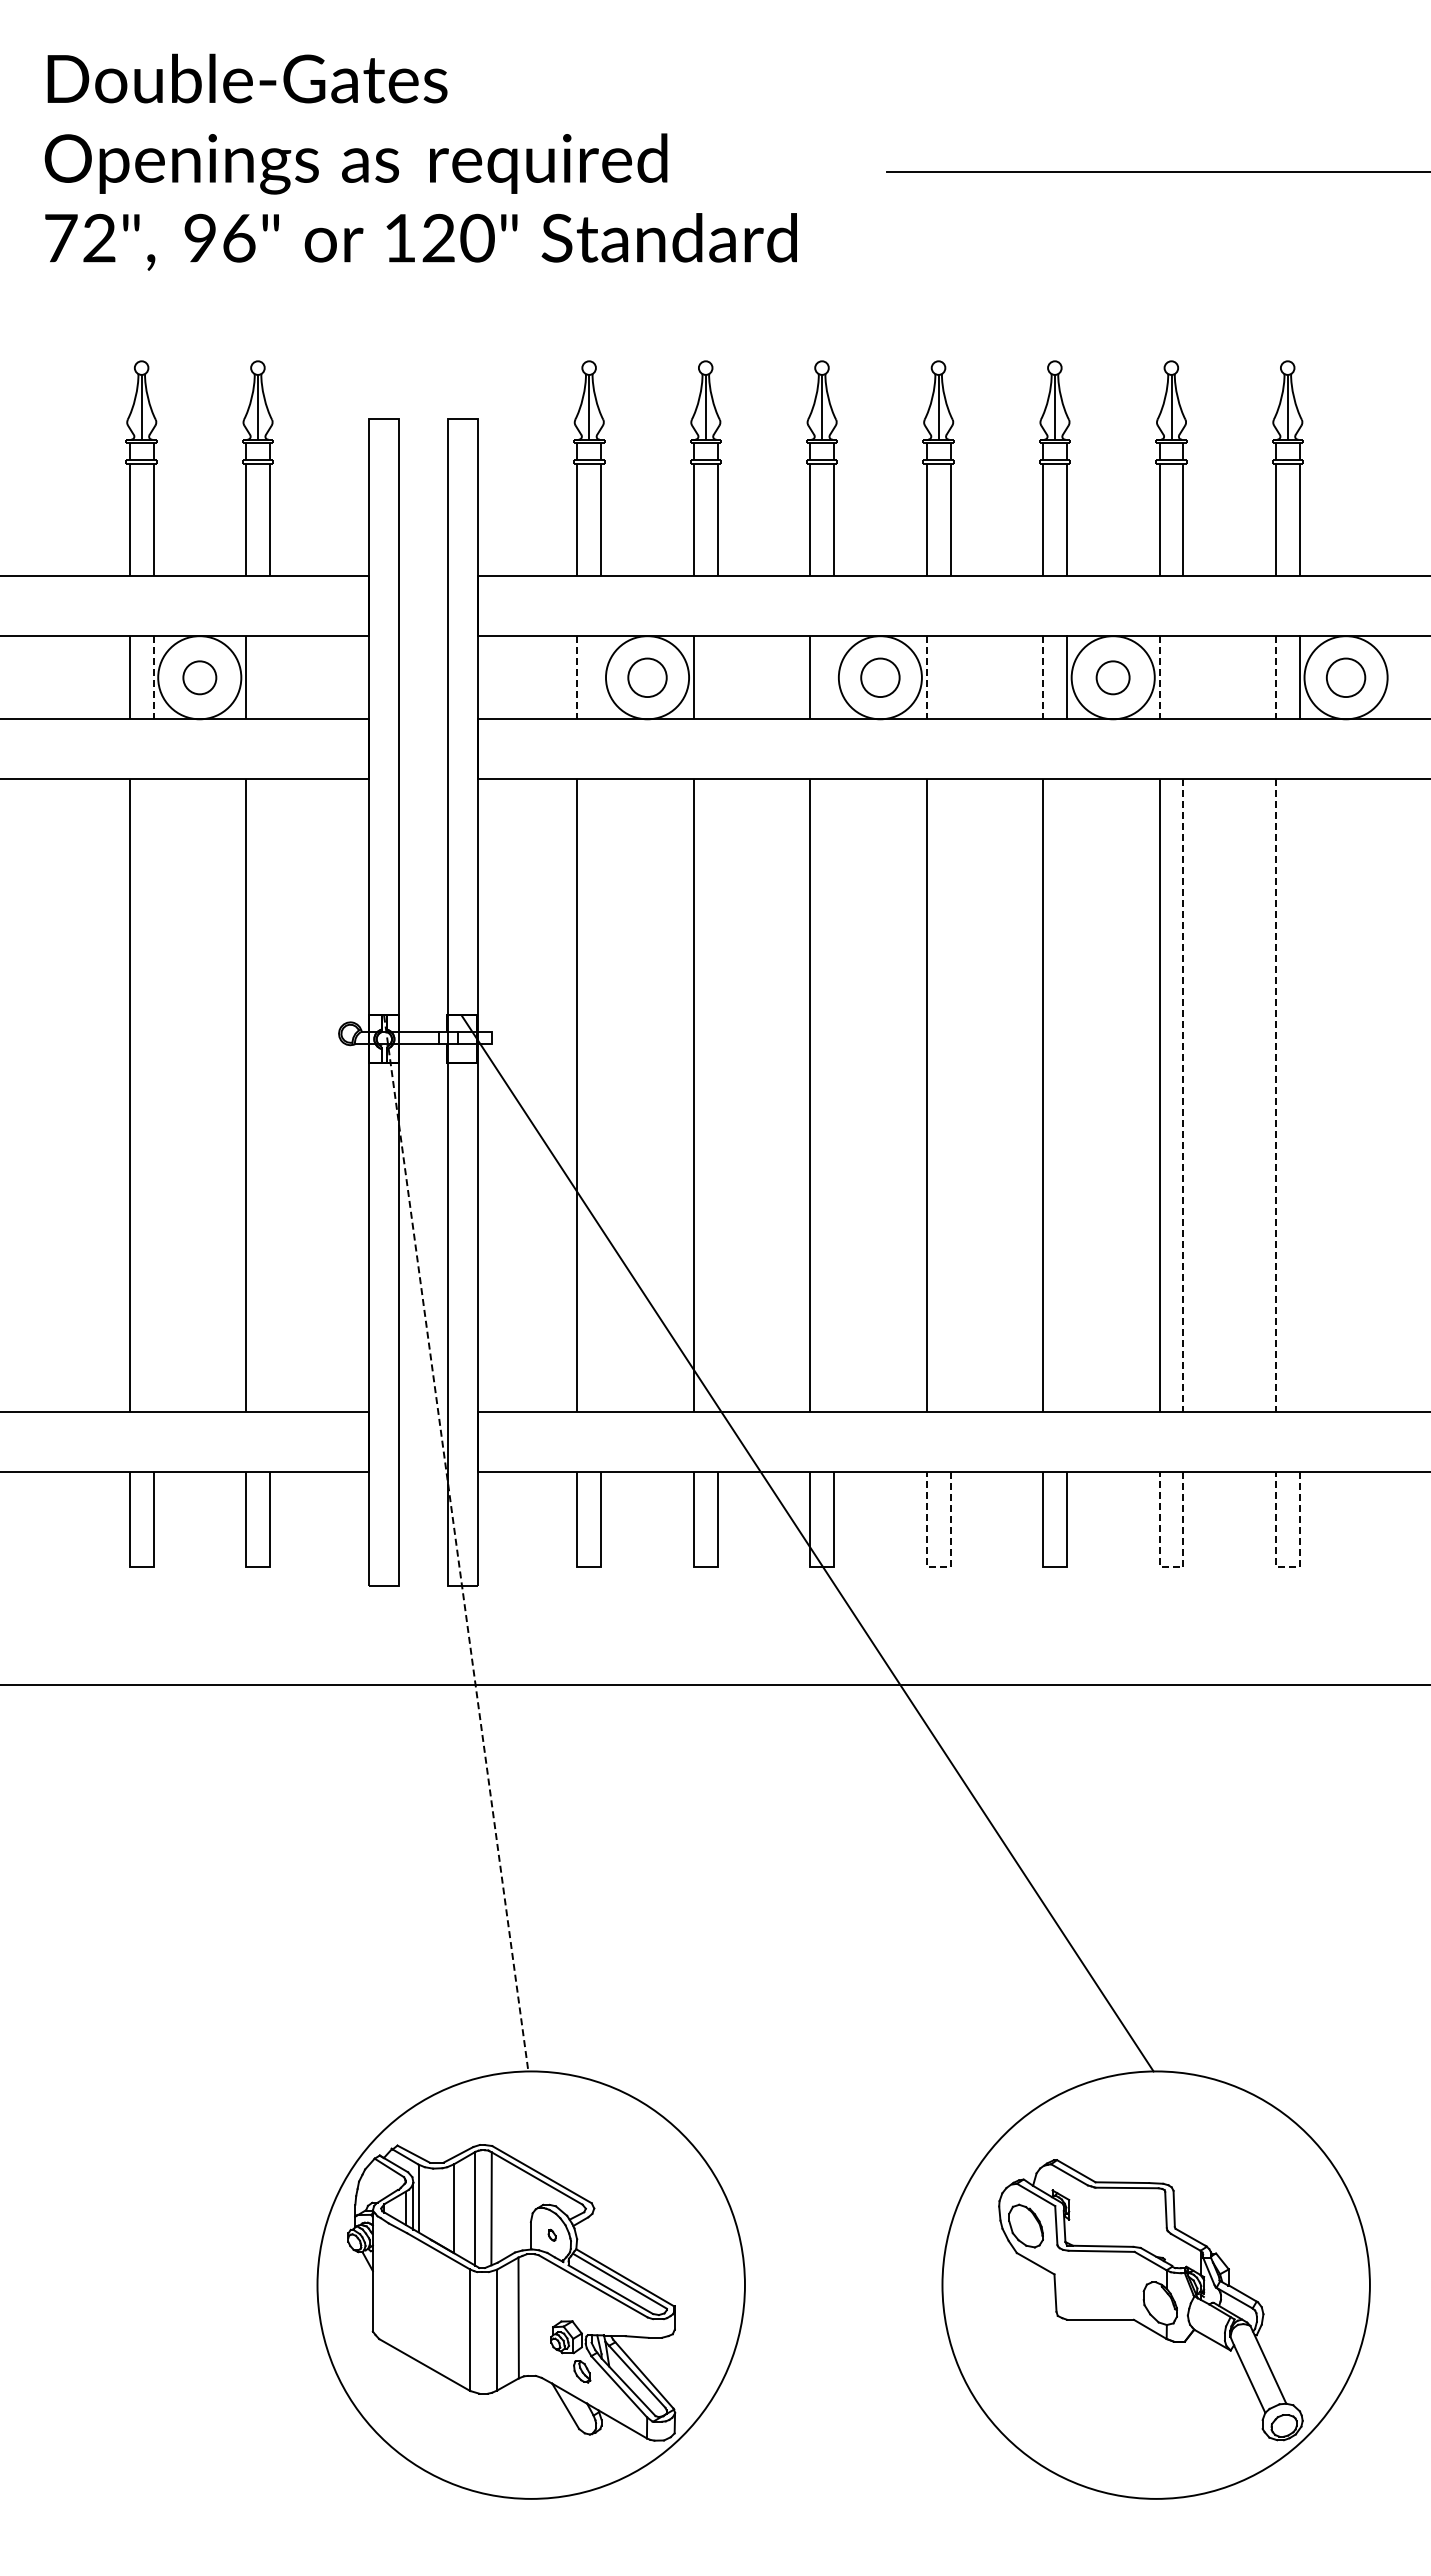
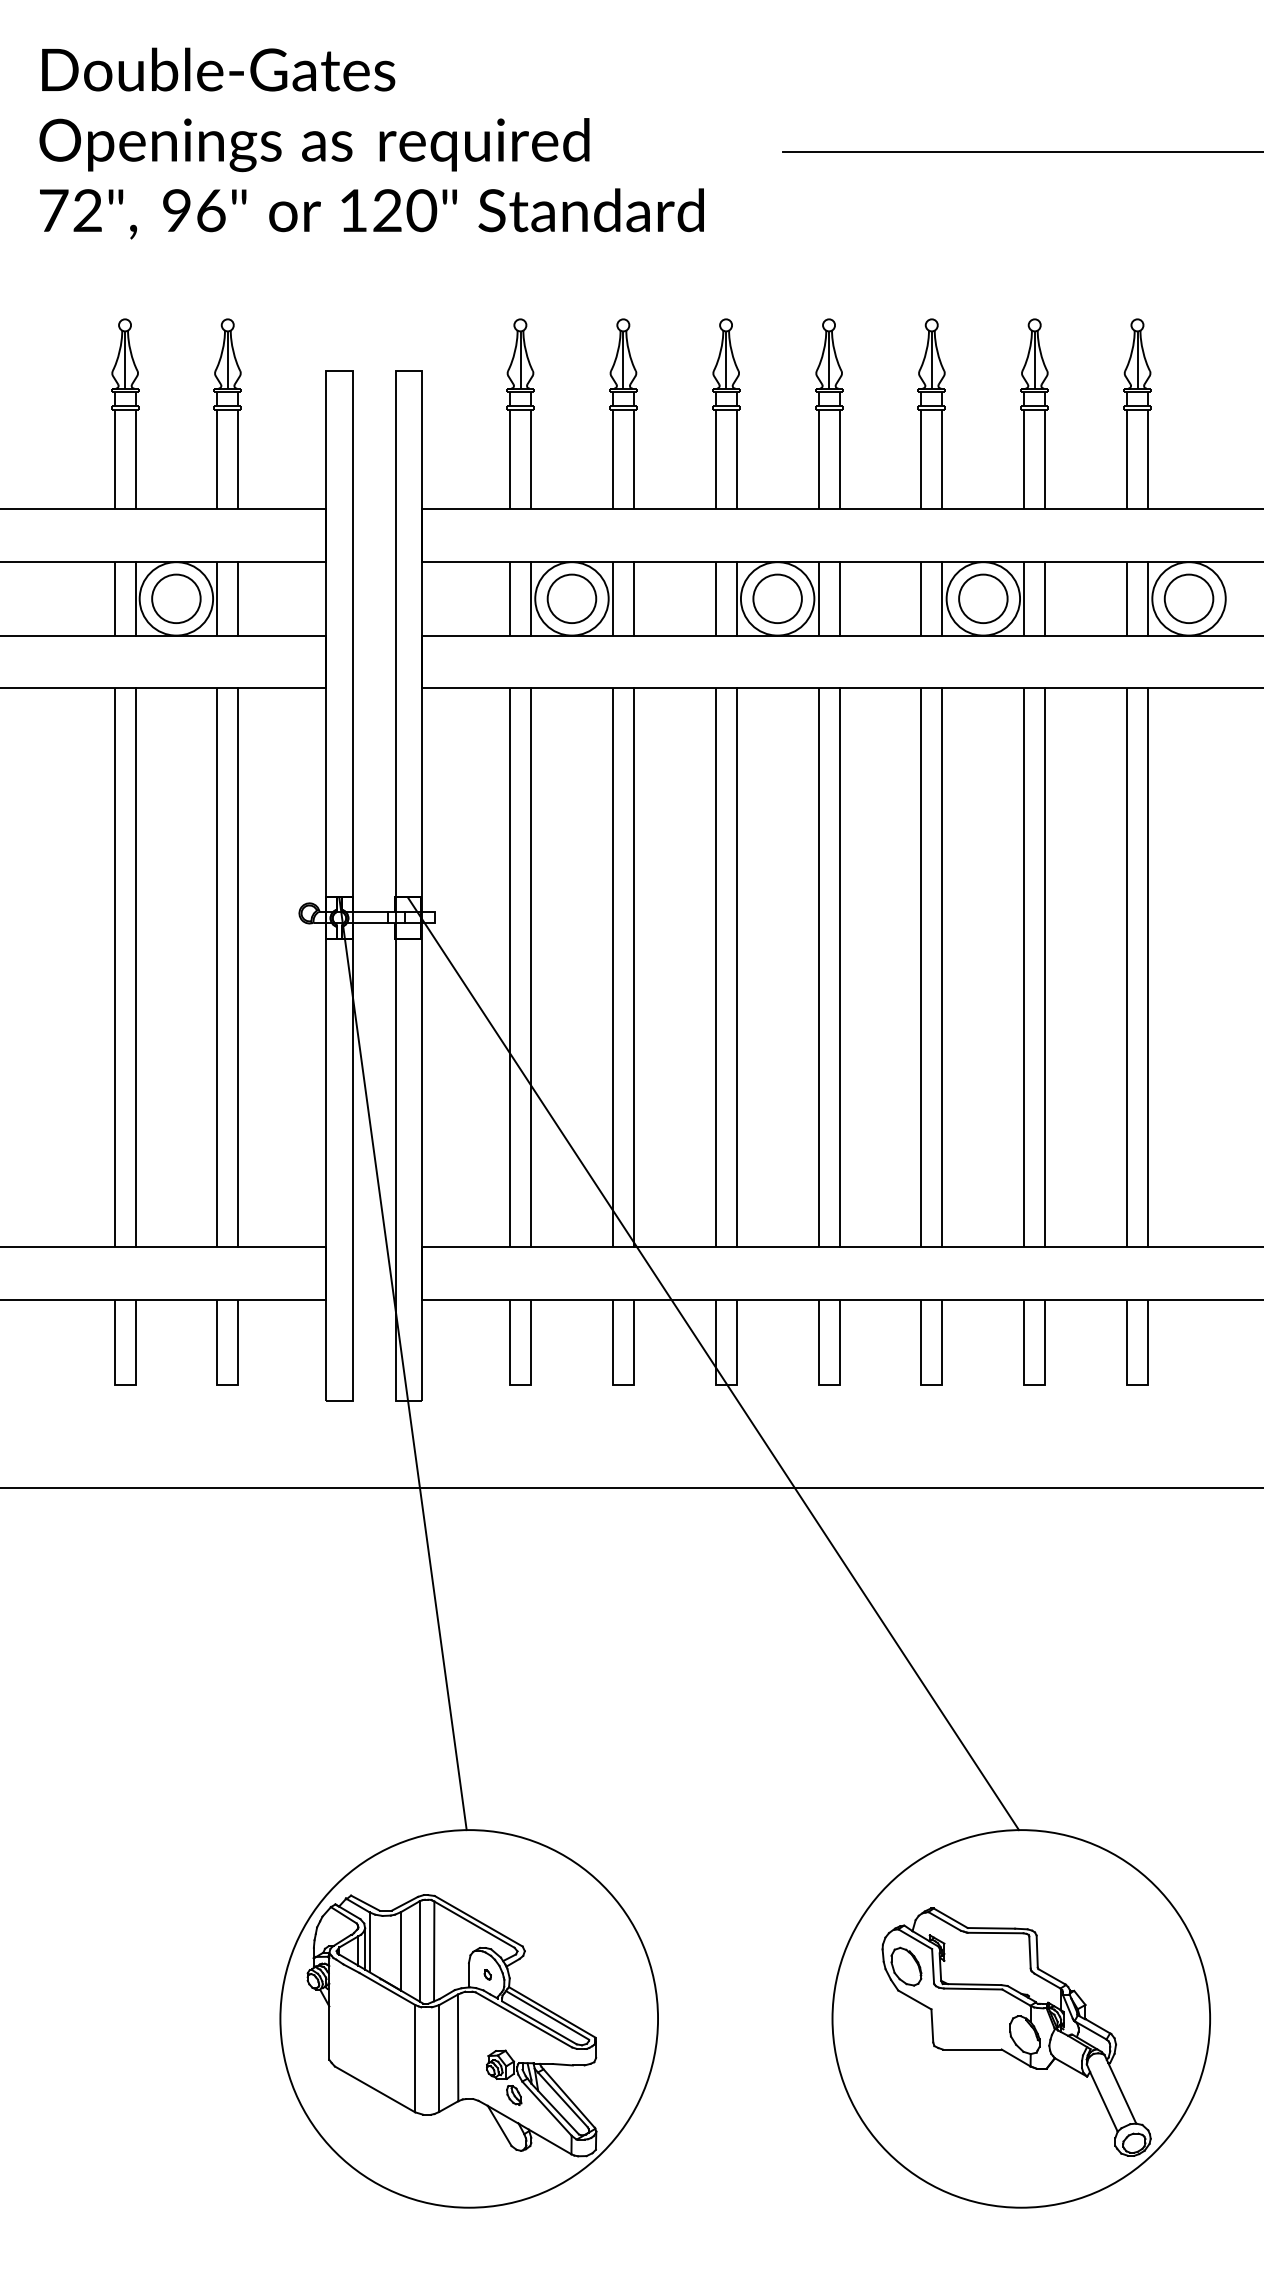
line: (153, 677) -> (135, 598), dashed -> solid
circle: (199, 677) -> (176, 598), size x1.67
line: (269, 677) -> (238, 598), added
line: (577, 677) -> (510, 598), dashed -> solid
line: (601, 677) -> (531, 598), added
circle: (647, 677) -> (571, 598), size x1.43
line: (717, 677) -> (633, 598), added
line: (834, 677) -> (737, 598), added
circle: (880, 677) -> (777, 598), size x1.43
line: (926, 677) -> (818, 598), dashed -> solid
line: (950, 677) -> (839, 598), added
line: (1043, 677) -> (921, 598), dashed -> solid
circle: (1112, 677) -> (982, 598), size x1.67
line: (1159, 677) -> (1024, 598), dashed -> solid
line: (1183, 677) -> (1045, 598), added
line: (1275, 677) -> (1126, 598), dashed -> solid
circle: (1345, 677) -> (1188, 598), size x1.43
line: (153, 1094) -> (135, 967), added
line: (269, 1094) -> (238, 967), added
line: (601, 1094) -> (531, 967), added
line: (717, 1094) -> (633, 967), added
line: (834, 1094) -> (737, 967), added
line: (950, 1094) -> (839, 967), added
line: (1066, 1094) -> (942, 967), added
line: (1299, 1094) -> (1147, 967), added
line: (1183, 1095) -> (1045, 967), dashed -> solid
line: (1275, 1095) -> (1126, 967), dashed -> solid
line: (456, 1543) -> (403, 1363), dashed -> solid
line: (938, 1567) -> (828, 1384), dashed -> solid
line: (1171, 1567) -> (1034, 1384), dashed -> solid
line: (1287, 1567) -> (1137, 1384), dashed -> solid

